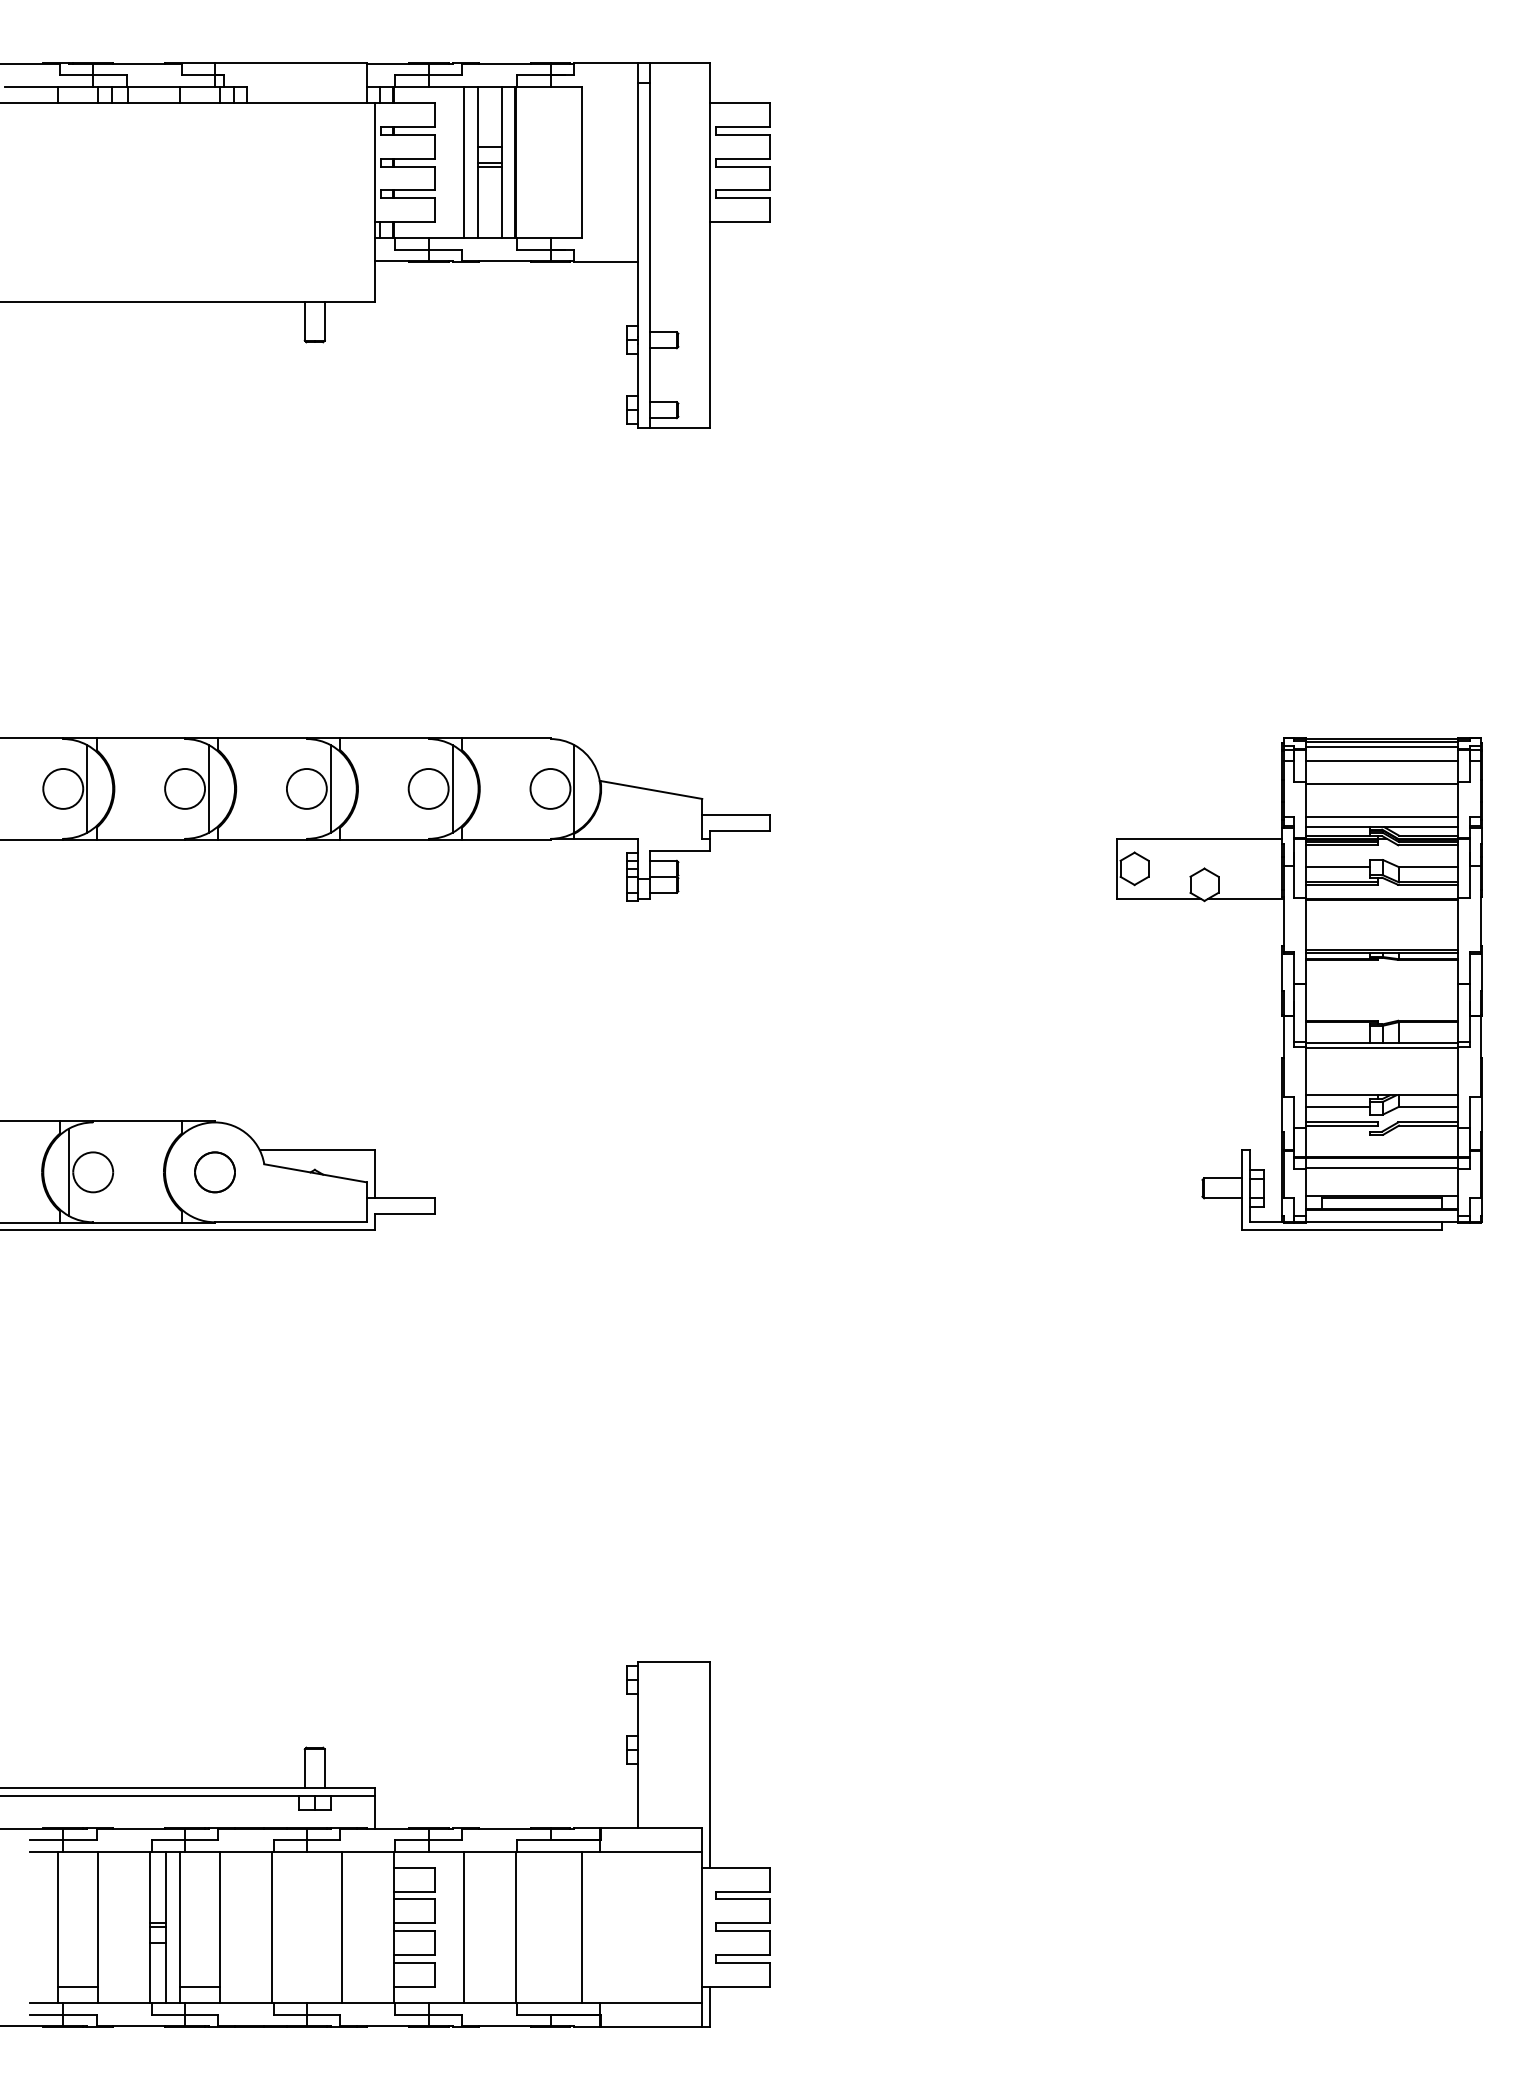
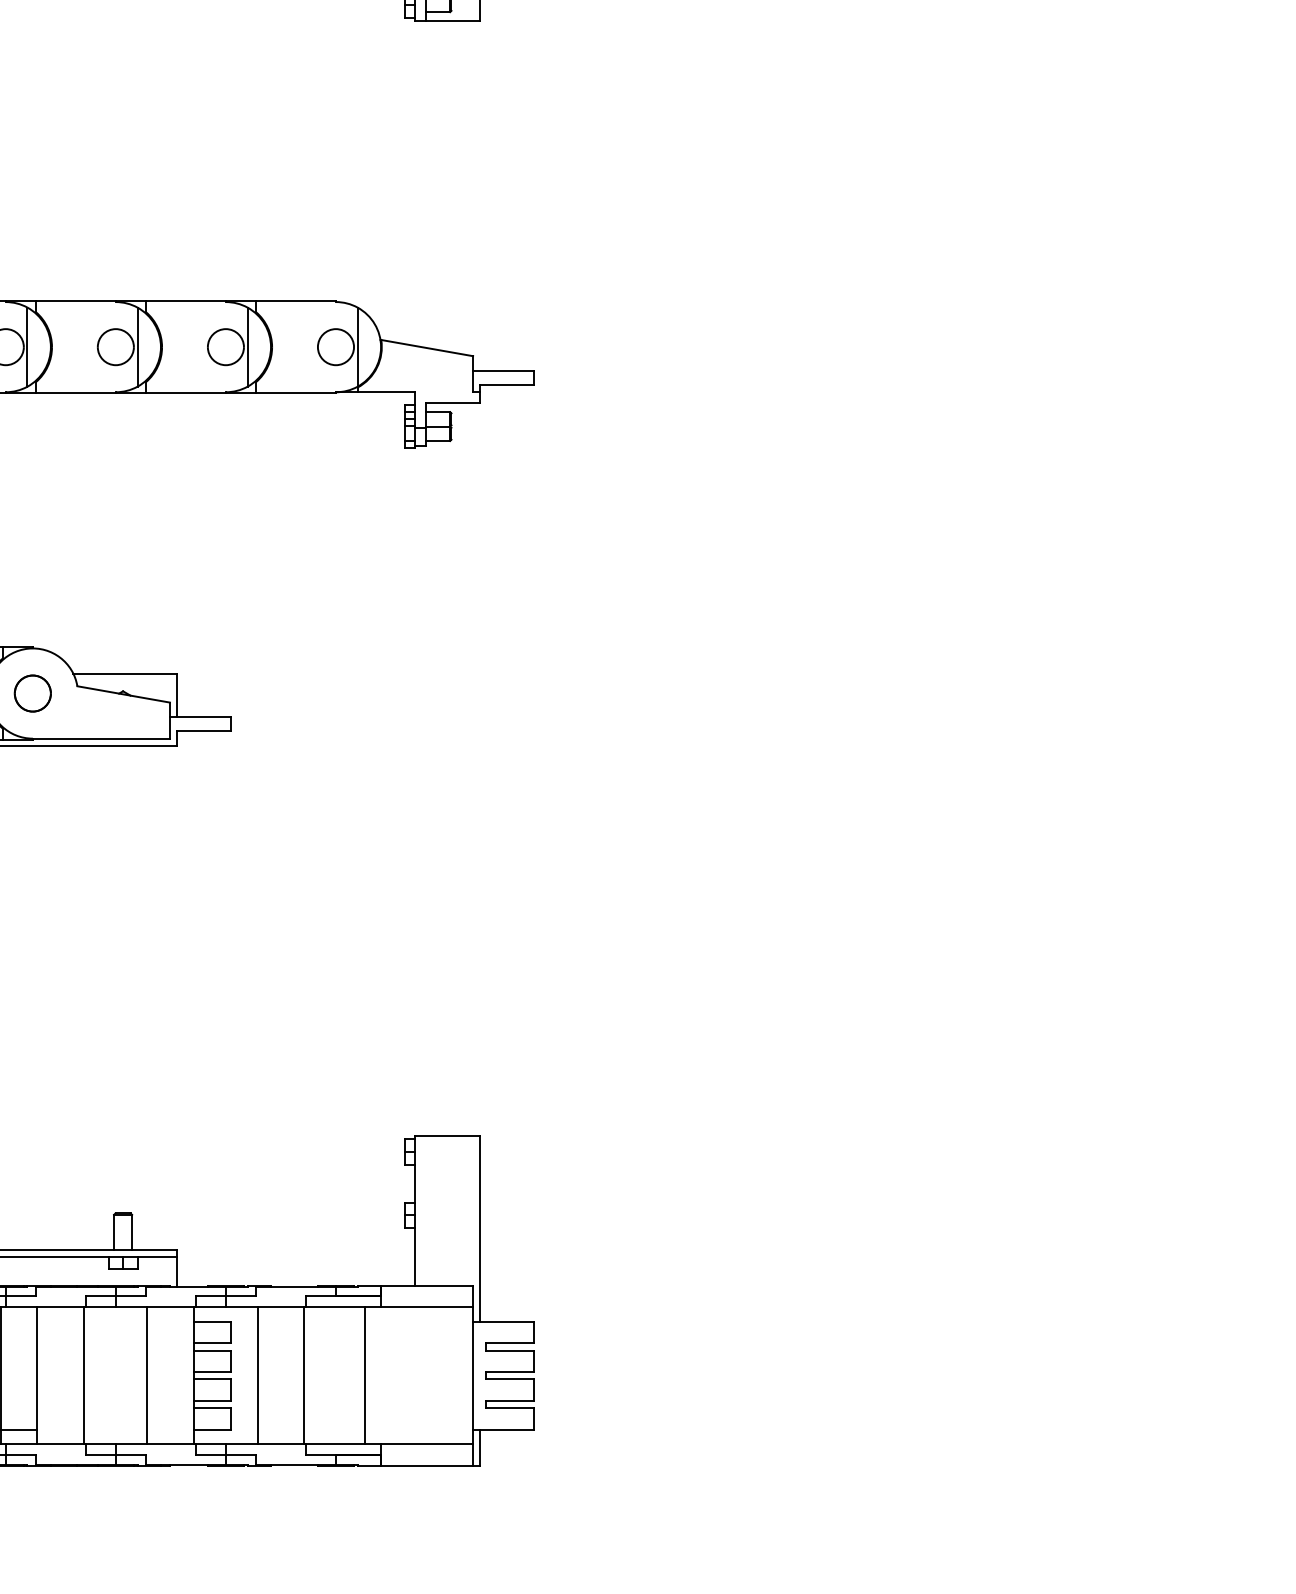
part: (1299, 983) -> (1012, 522), removed

